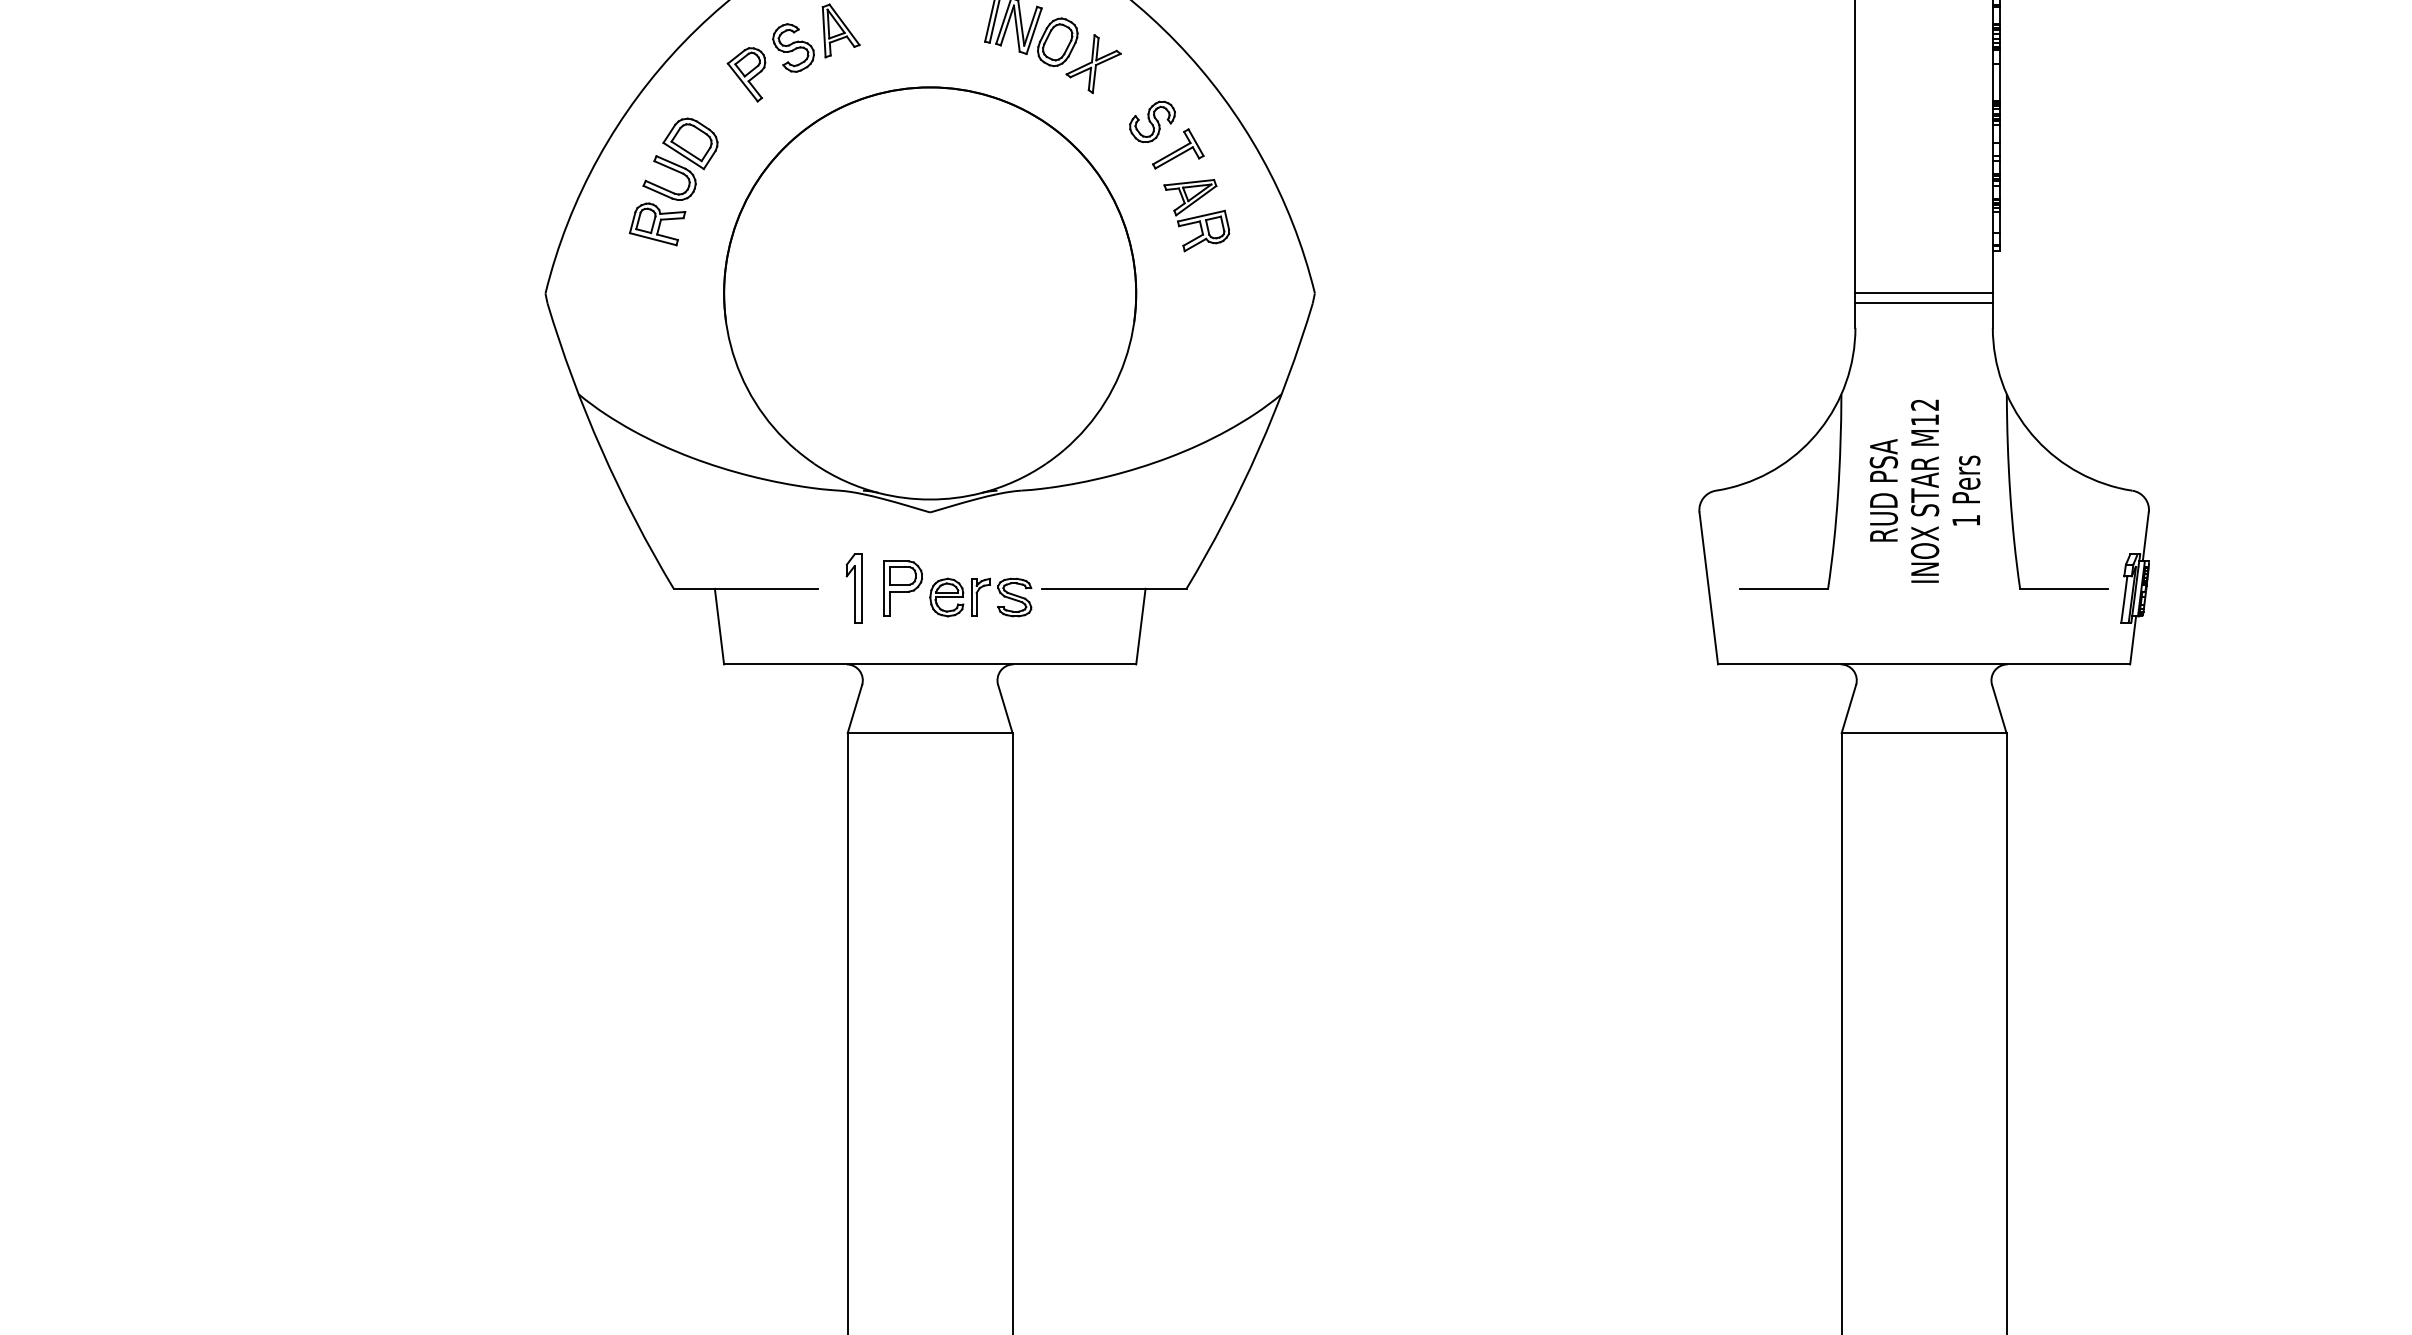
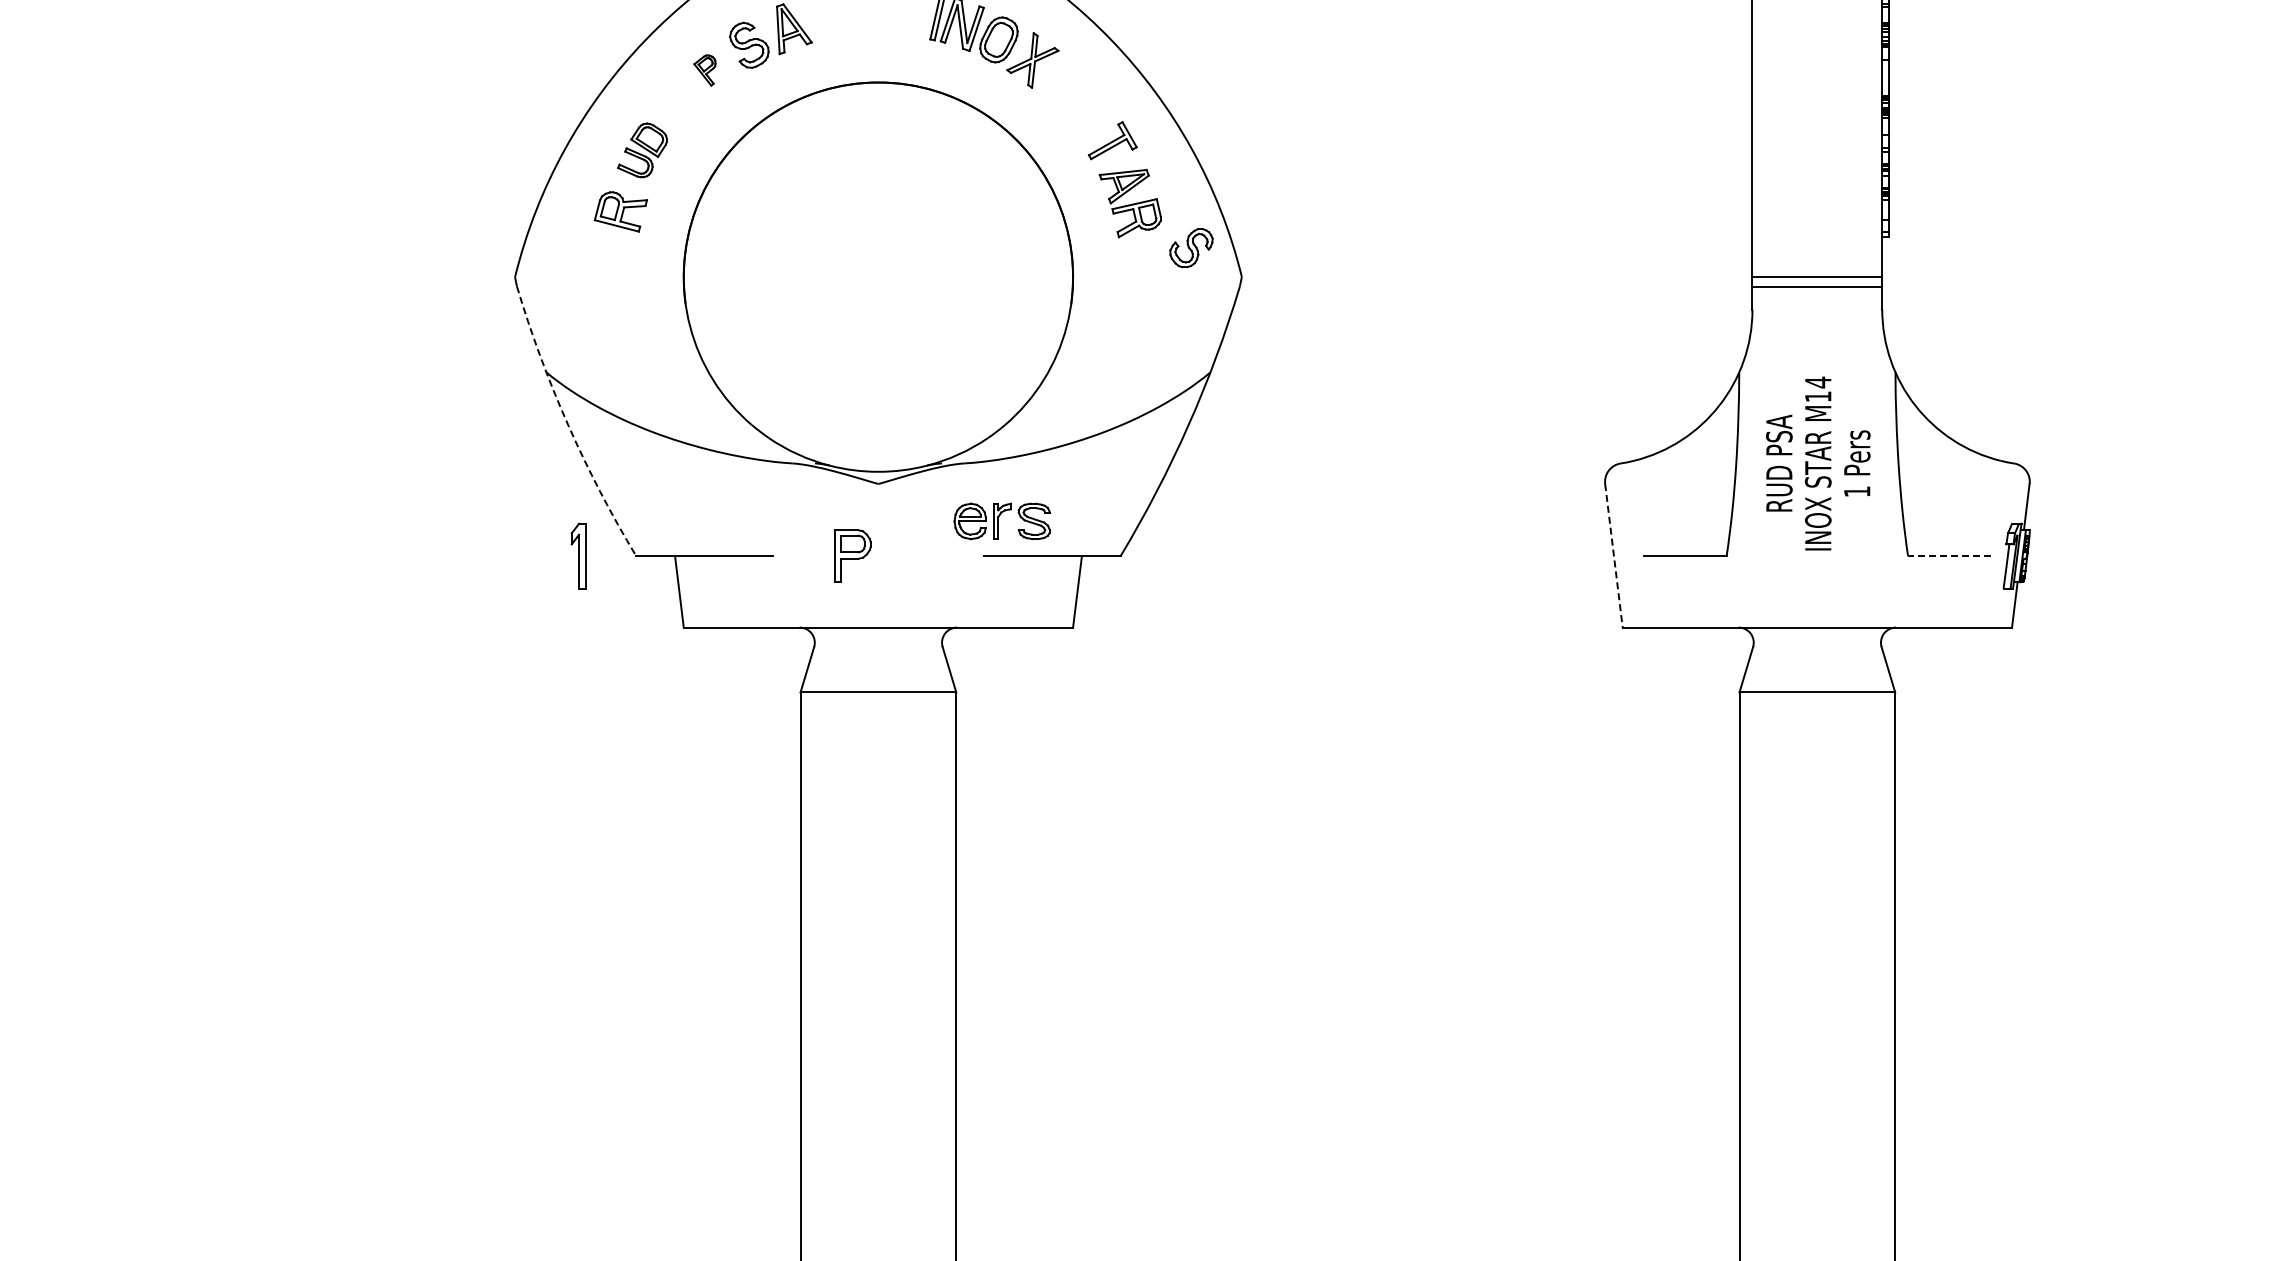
part: (746, 74) -> (704, 70), size x0.6
part: (1152, 122) -> (1191, 248), moved
part: (680, 159) -> (642, 150), size x0.7
text: (1924, 404) -> (1817, 382), M12 -> M14
arc: (602, 450) -> (568, 425), solid -> dashed
part: (854, 588) -> (578, 555), moved
line: (1709, 589) -> (1614, 556), solid -> dashed
line: (2063, 589) -> (1949, 556), solid -> dashed
part: (979, 597) -> (1001, 521), moved

